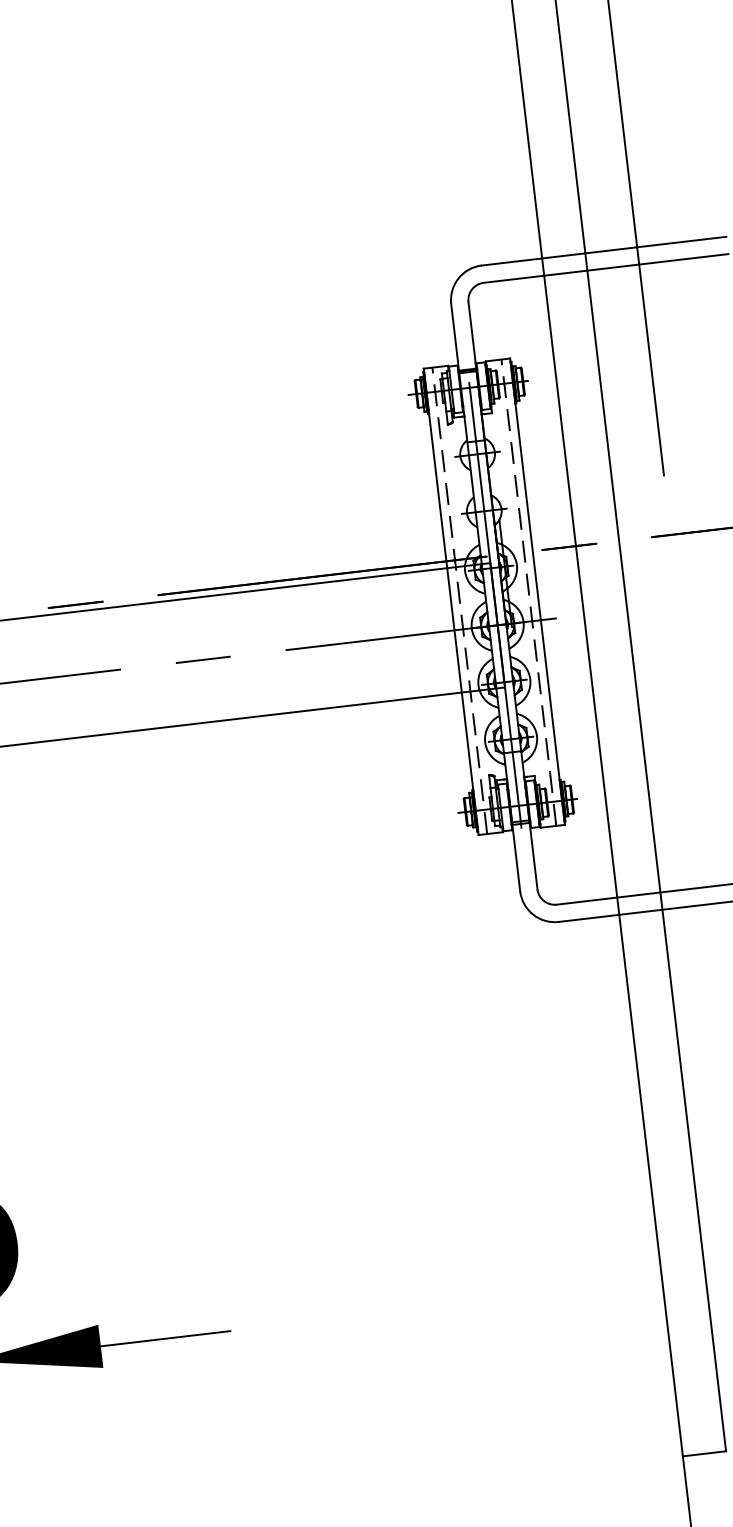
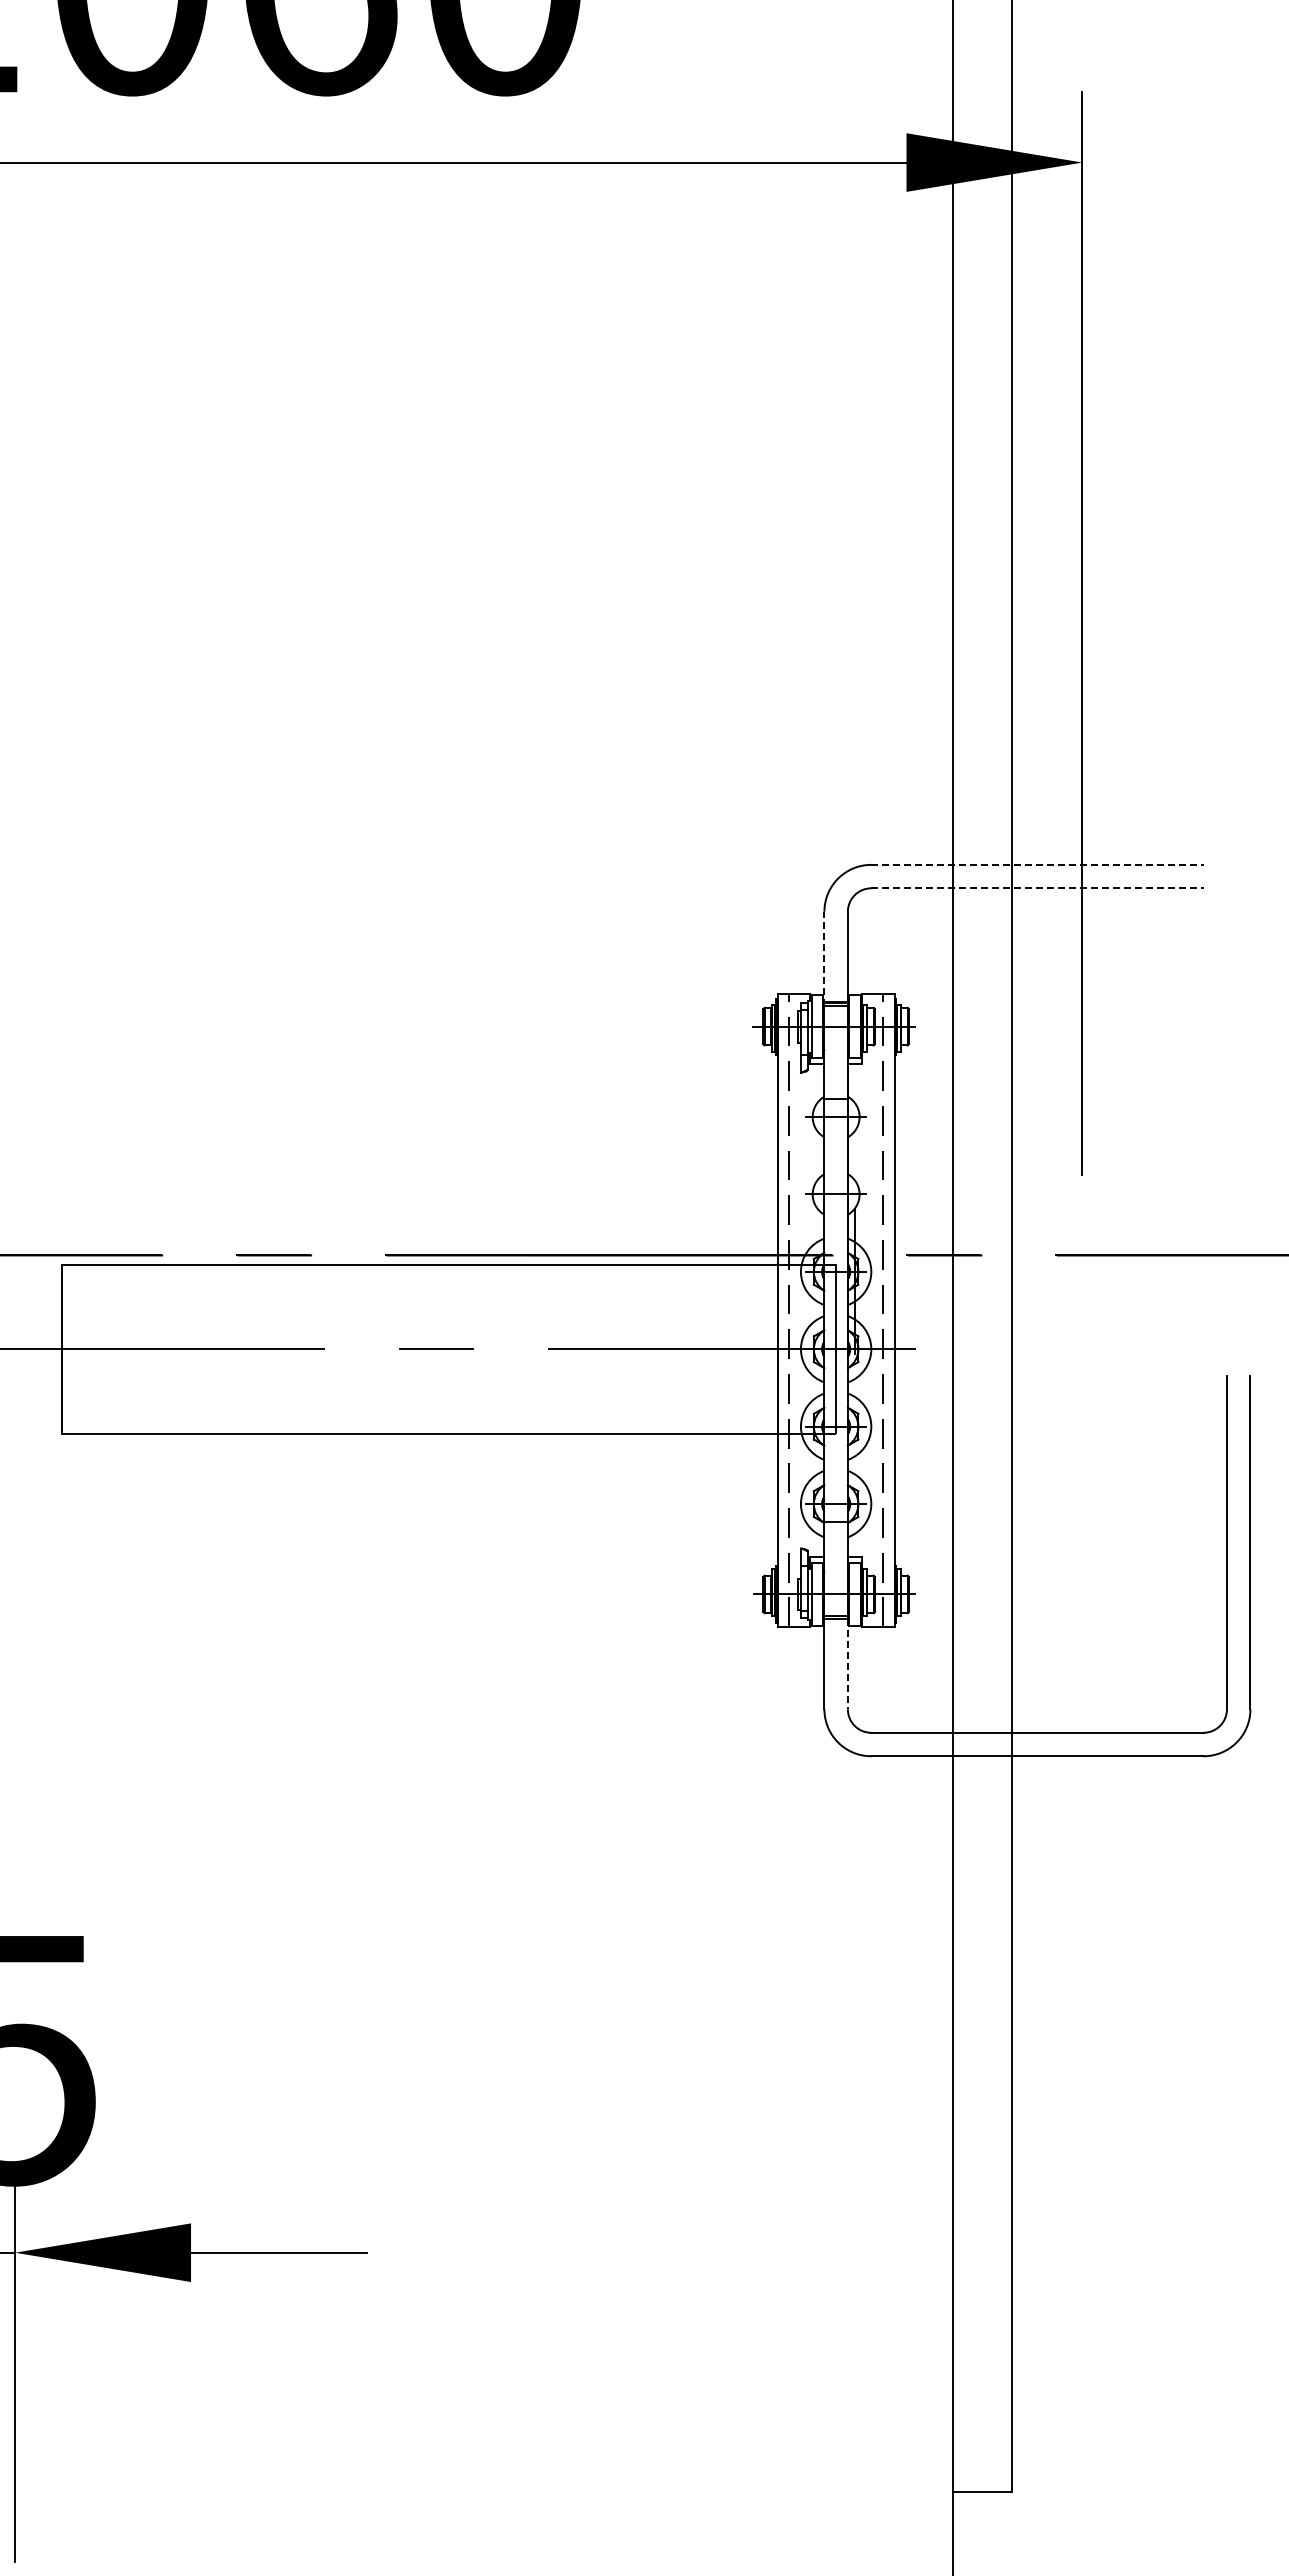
line: (604, 250) -> (1037, 864), solid -> dashed
line: (606, 268) -> (1037, 888), solid -> dashed
line: (455, 338) -> (824, 958), solid -> dashed
line: (495, 605) -> (836, 1322), removed
line: (533, 856) -> (847, 1664), solid -> dashed

